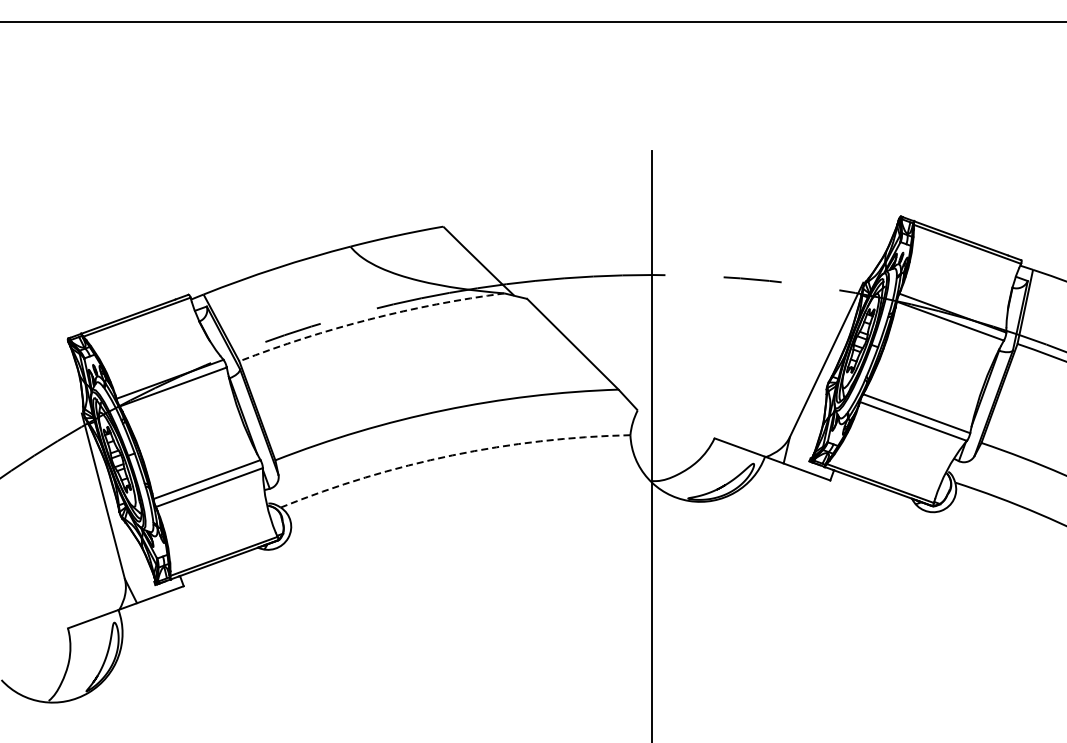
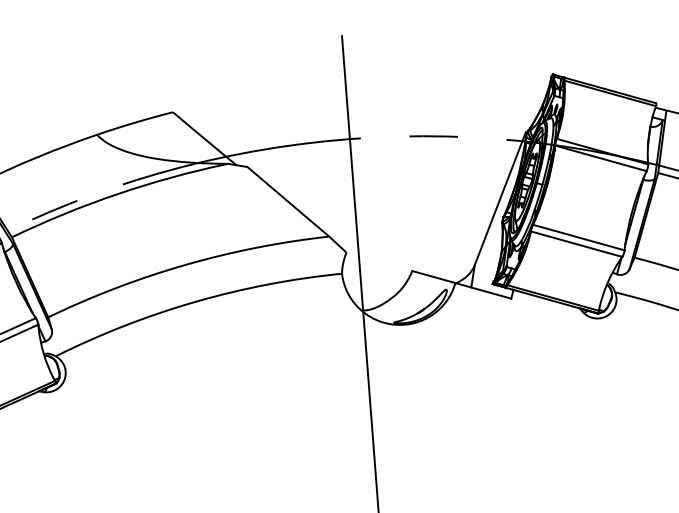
arc: (369, 319) -> (117, 194), dashed -> solid
arc: (452, 455) -> (195, 302), dashed -> solid

